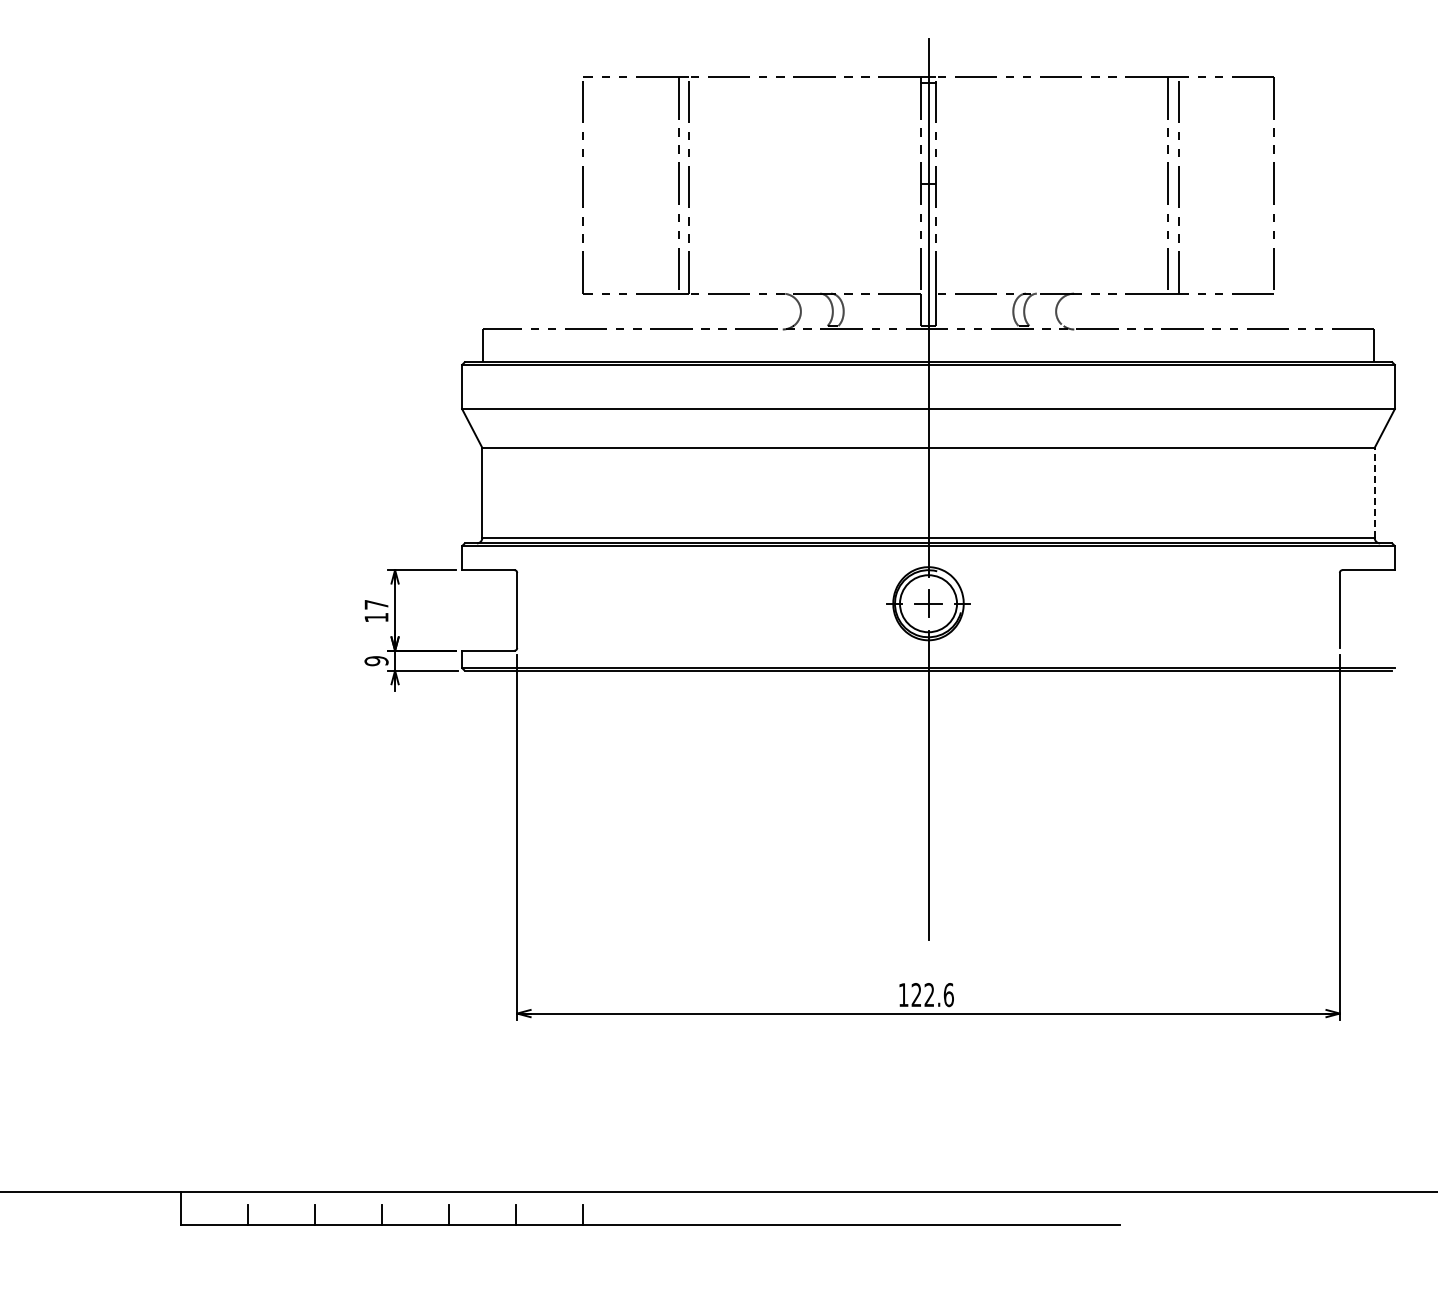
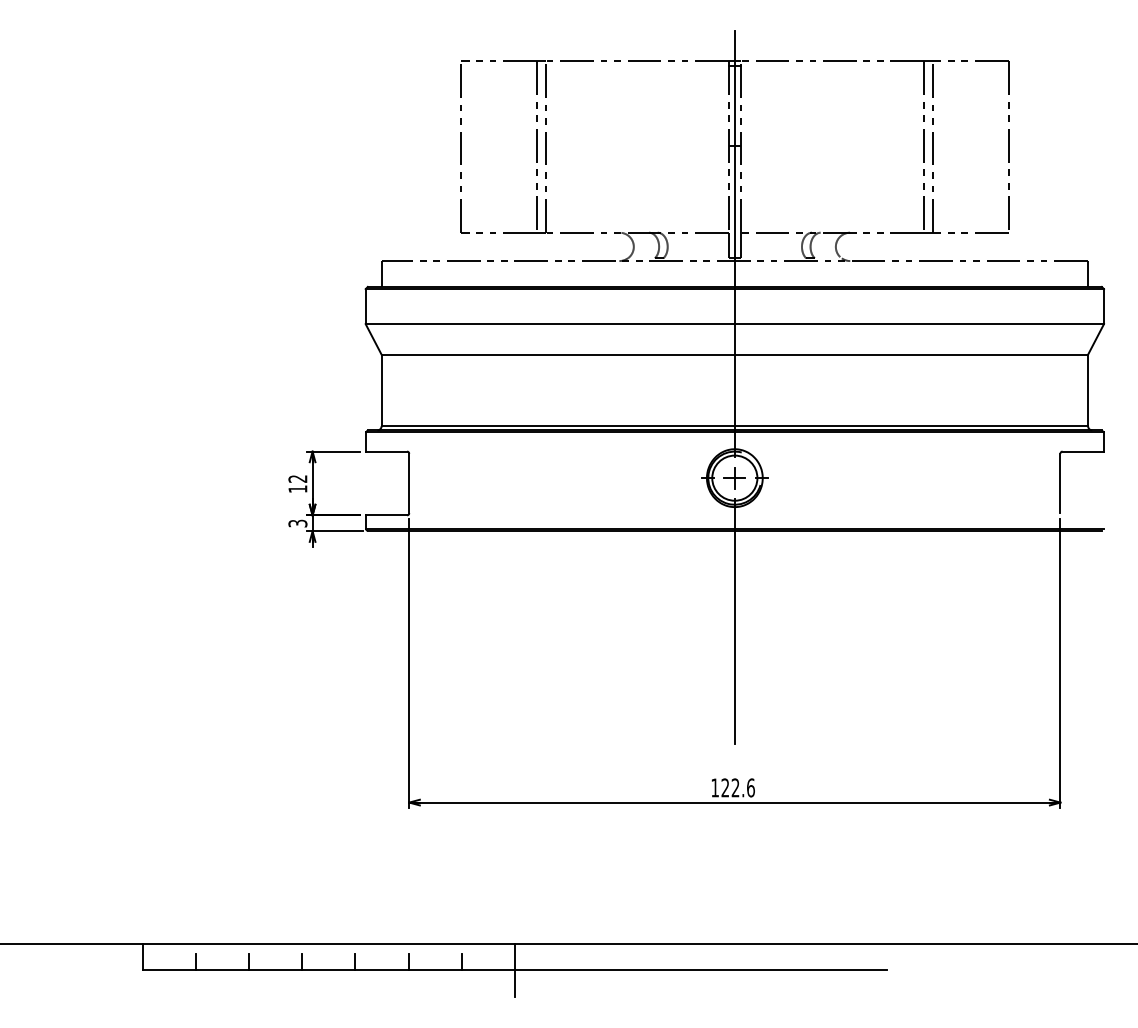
line: (1374, 492) -> (1087, 390), dashed -> solid
text: (376, 604) -> (297, 478), 17 -> 12
text: (376, 661) -> (297, 523), 9 -> 3
line: (650, 1225) -> (514, 970), added

